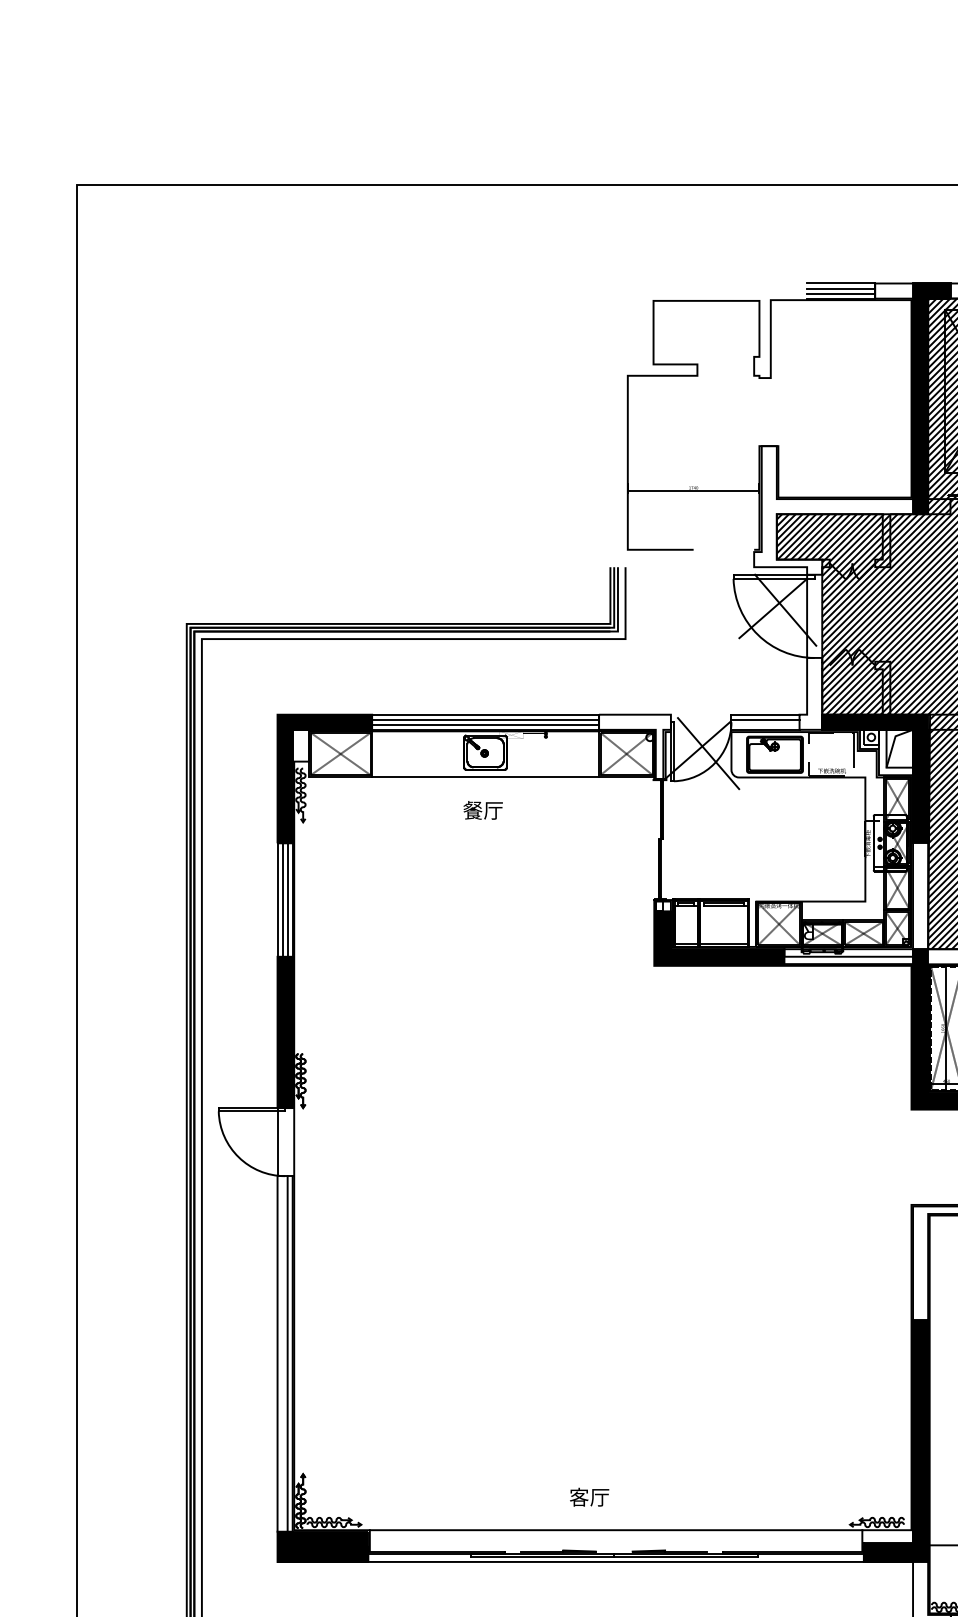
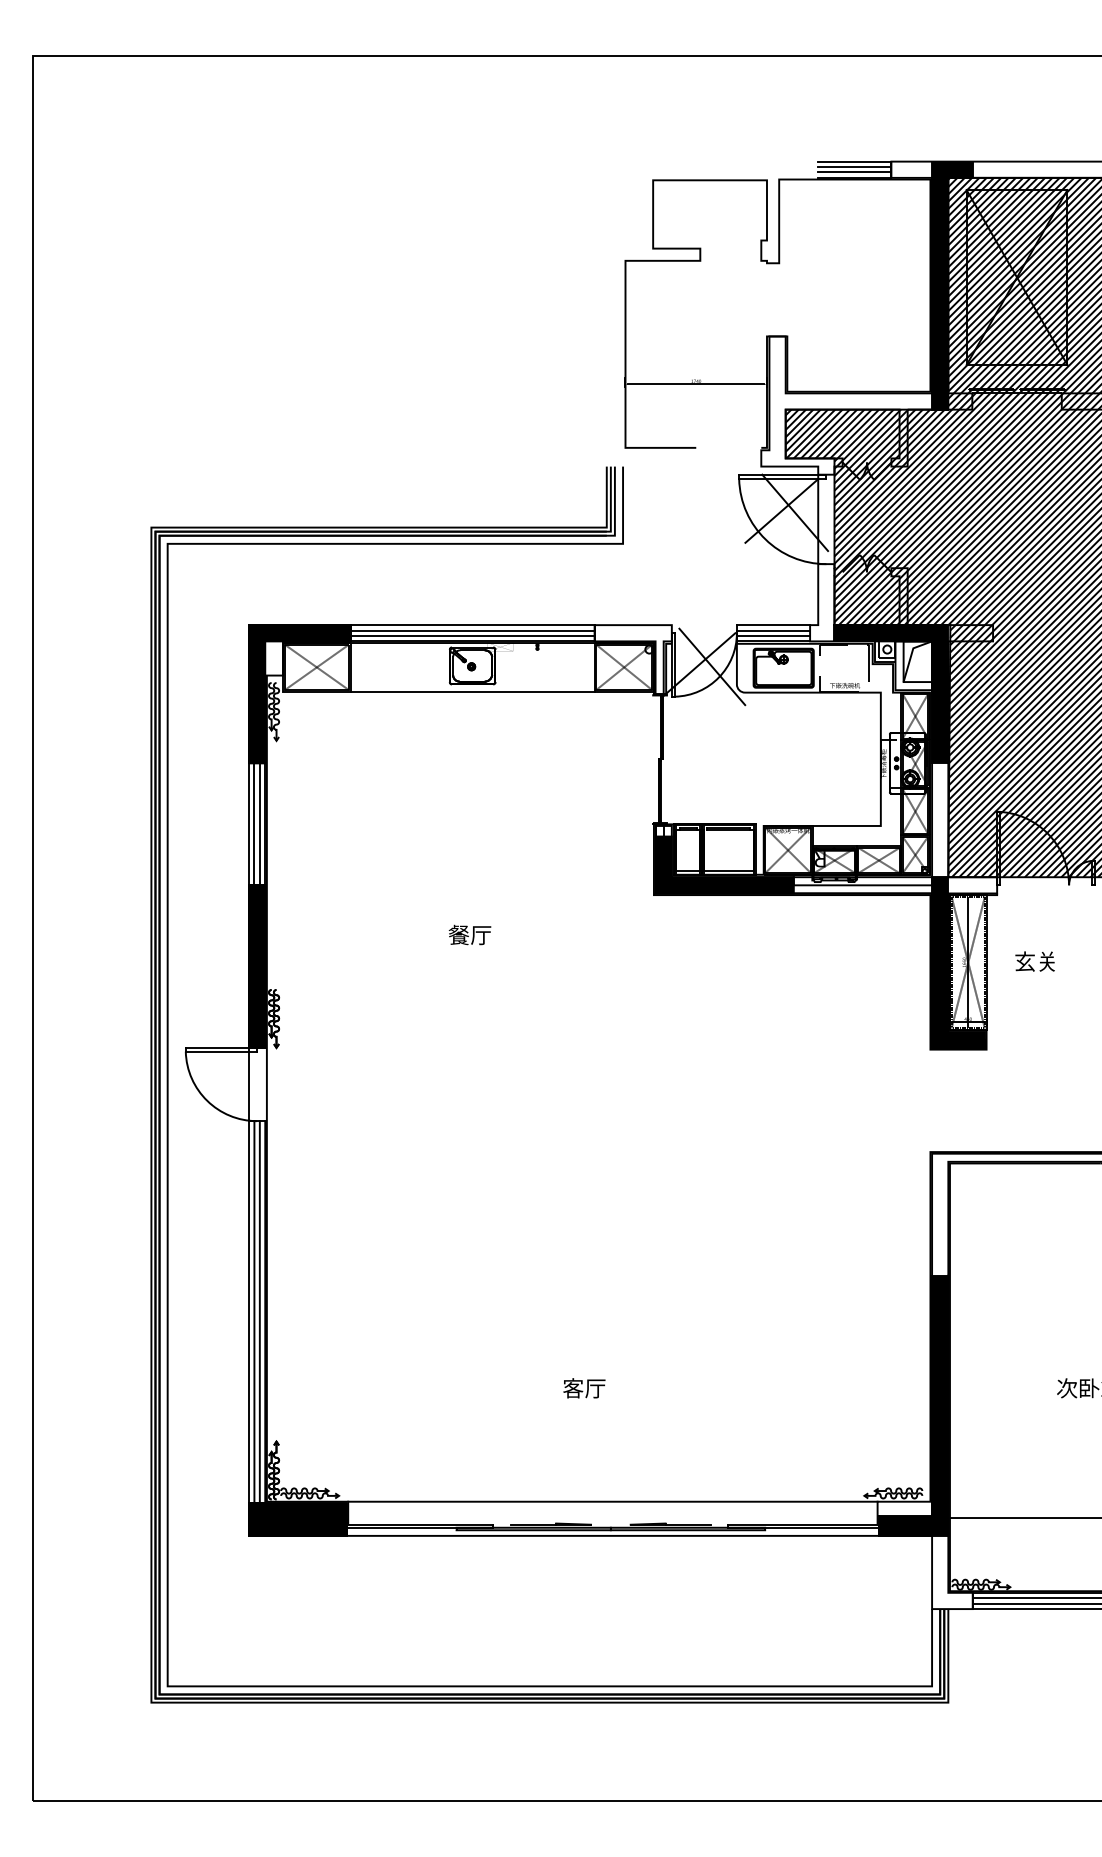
line: (765, 724) -> (773, 635), added
text: (482, 809) -> (469, 934), moved
line: (282, 1354) -> (254, 1312), added
text: (589, 1497) -> (584, 1388), moved

